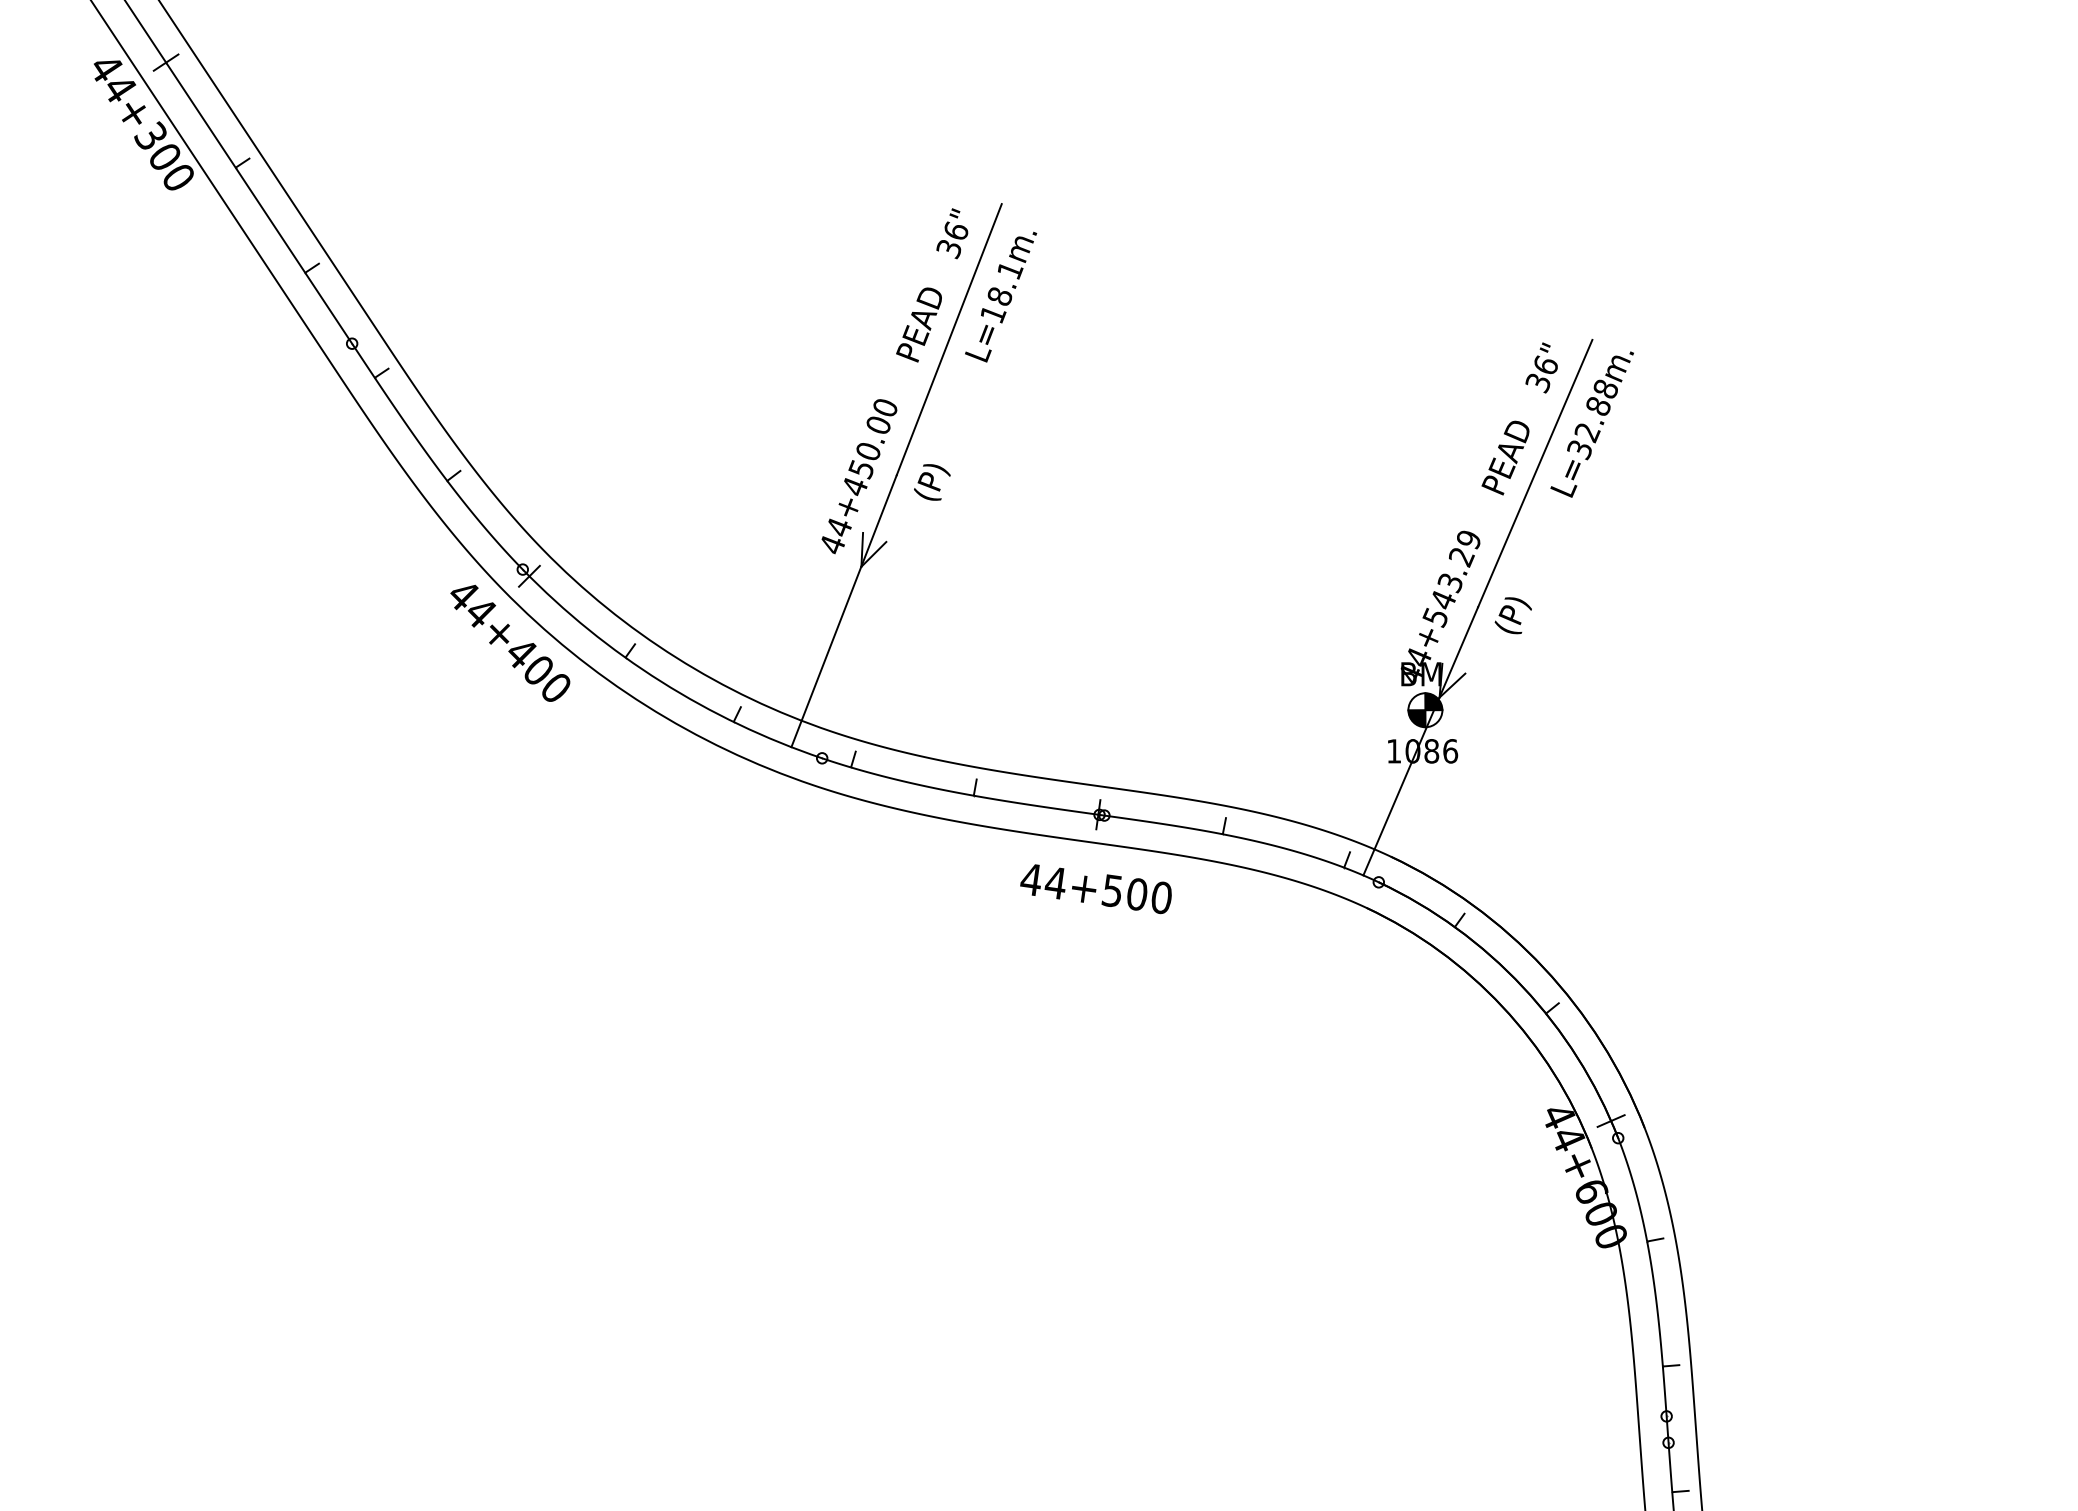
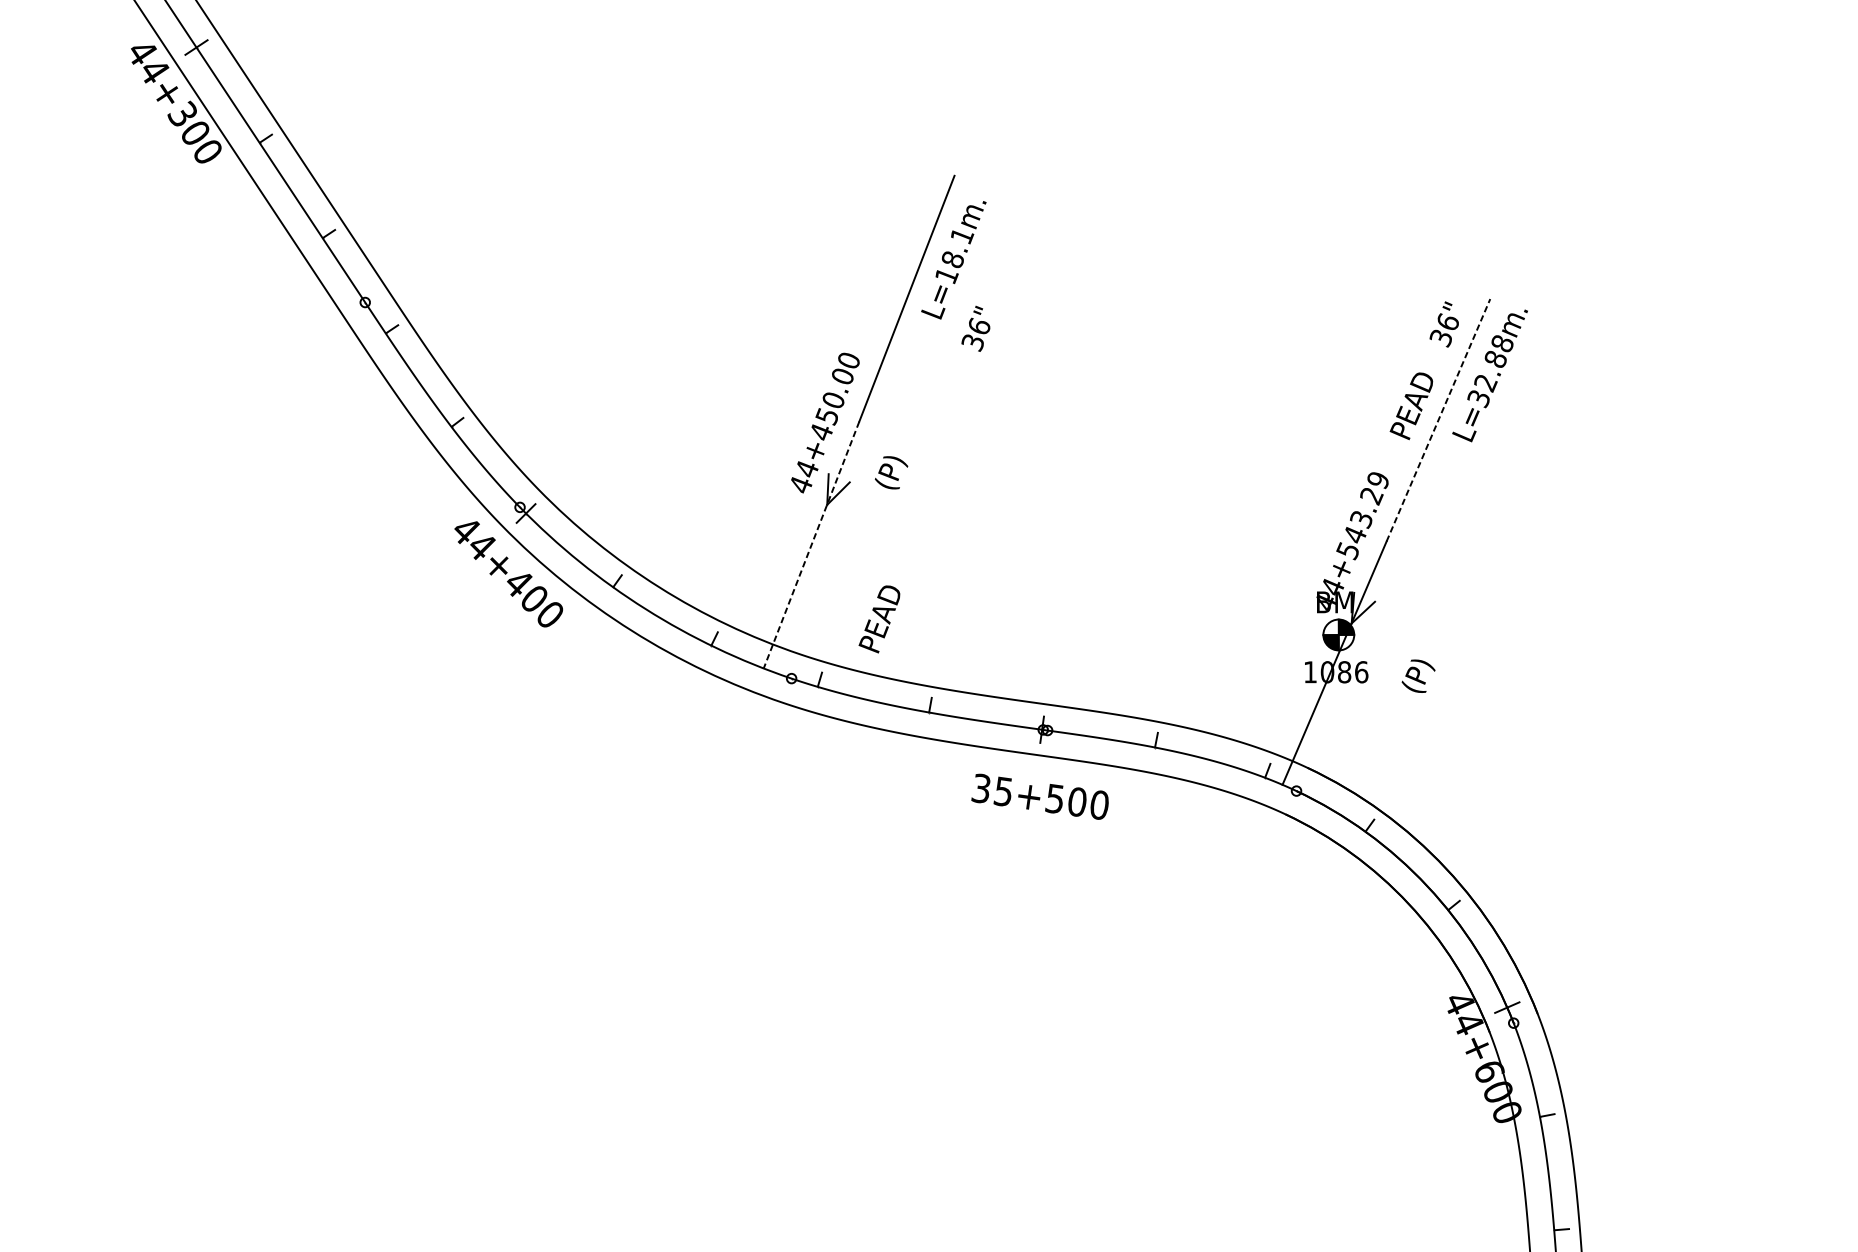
text: (952, 233) -> (976, 328), moved
text: (918, 324) -> (878, 618), moved
line: (1535, 473) -> (1438, 420), solid -> dashed
text: (932, 482) -> (891, 472), moved
line: (844, 611) -> (811, 545), solid -> dashed
text: (1512, 615) -> (1417, 676), moved
text: (1042, 881) -> (991, 790), 44+500 -> 35+500

